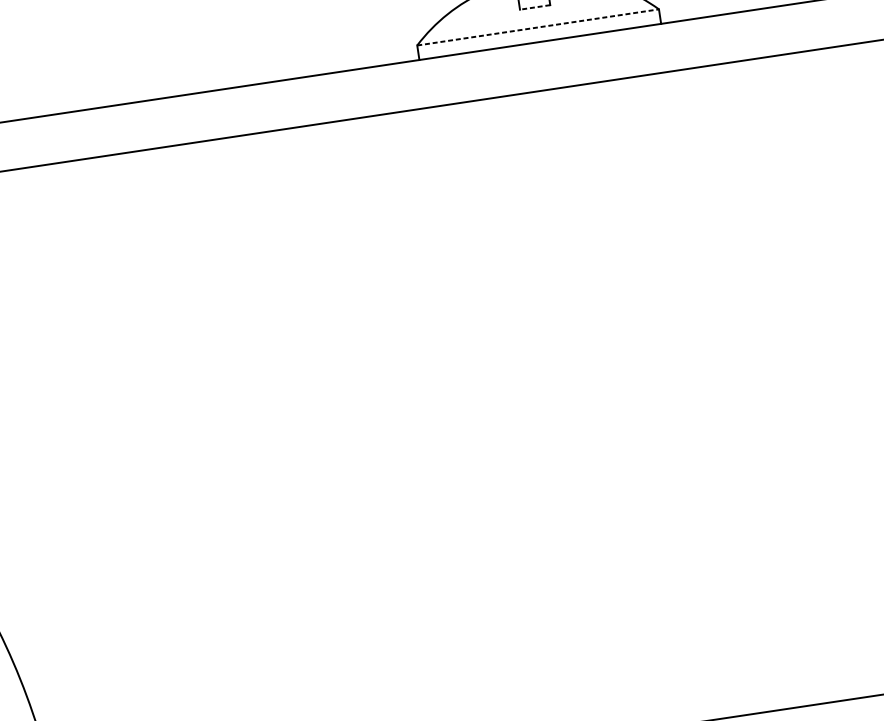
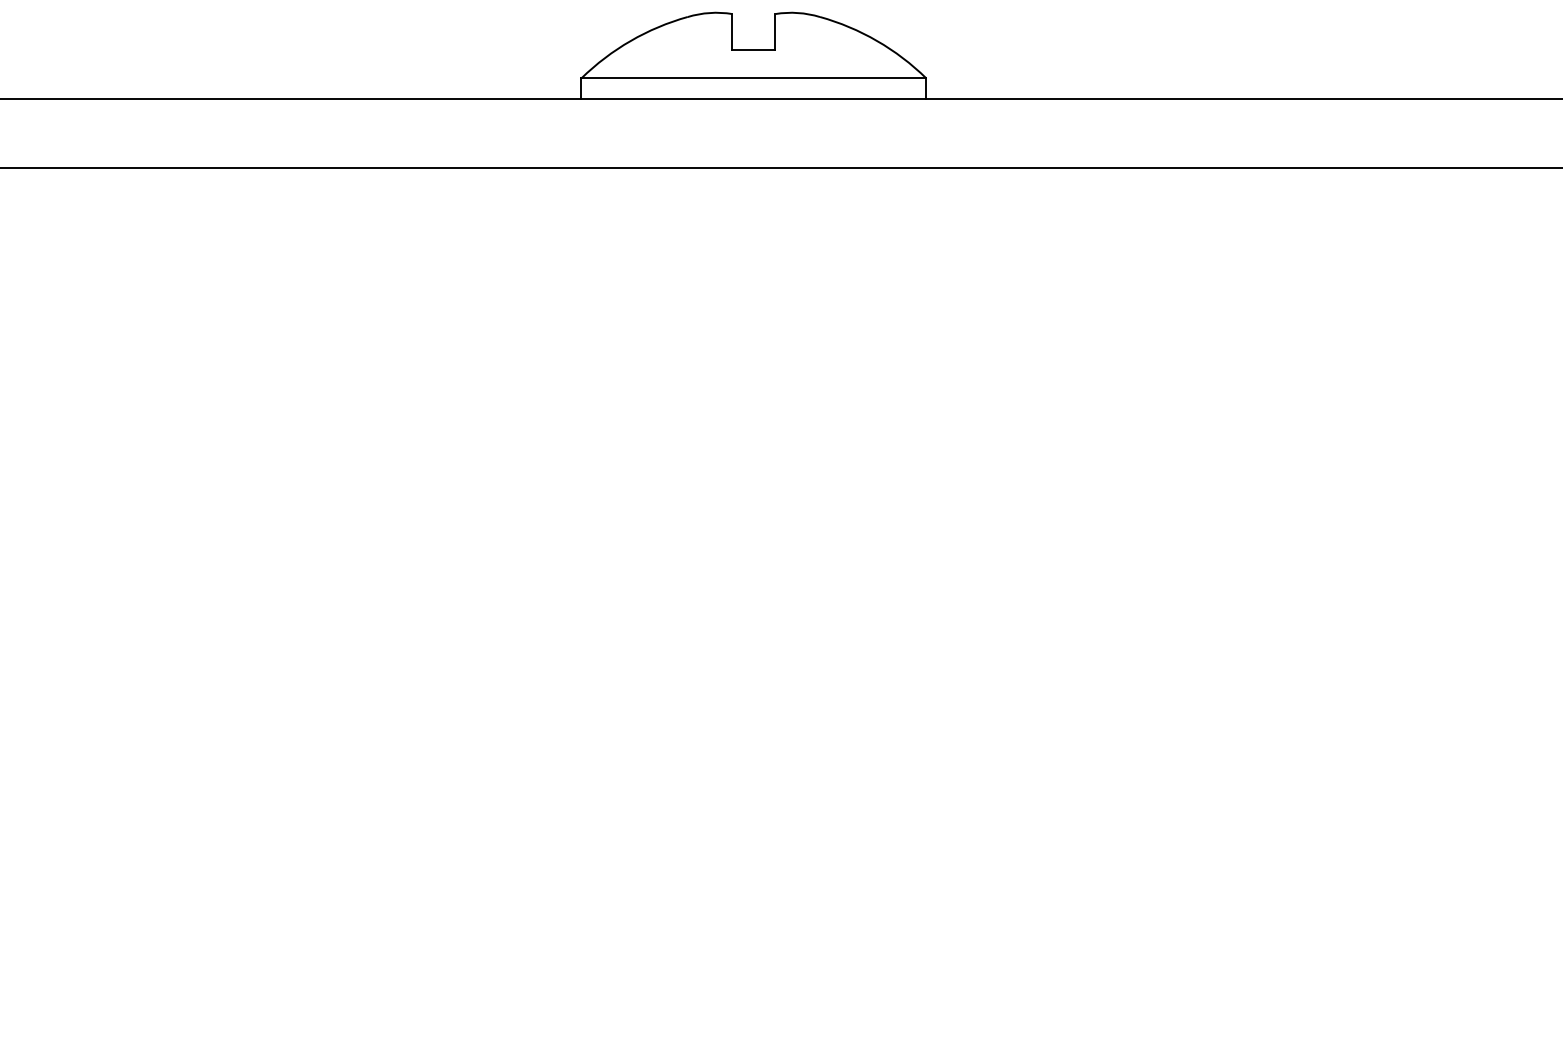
line: (534, 7) -> (753, 49), dashed -> solid
line: (538, 27) -> (754, 78), dashed -> solid

